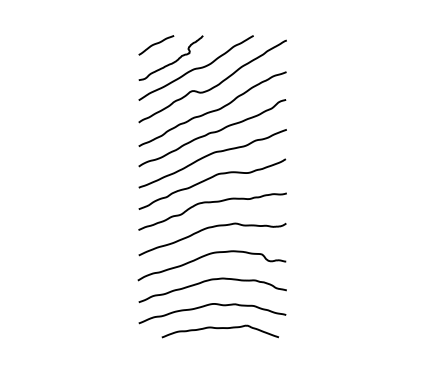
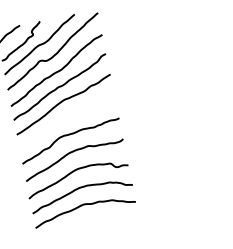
curve: (209, 179) -> (64, 119), removed
curve: (218, 329) -> (91, 221), removed

